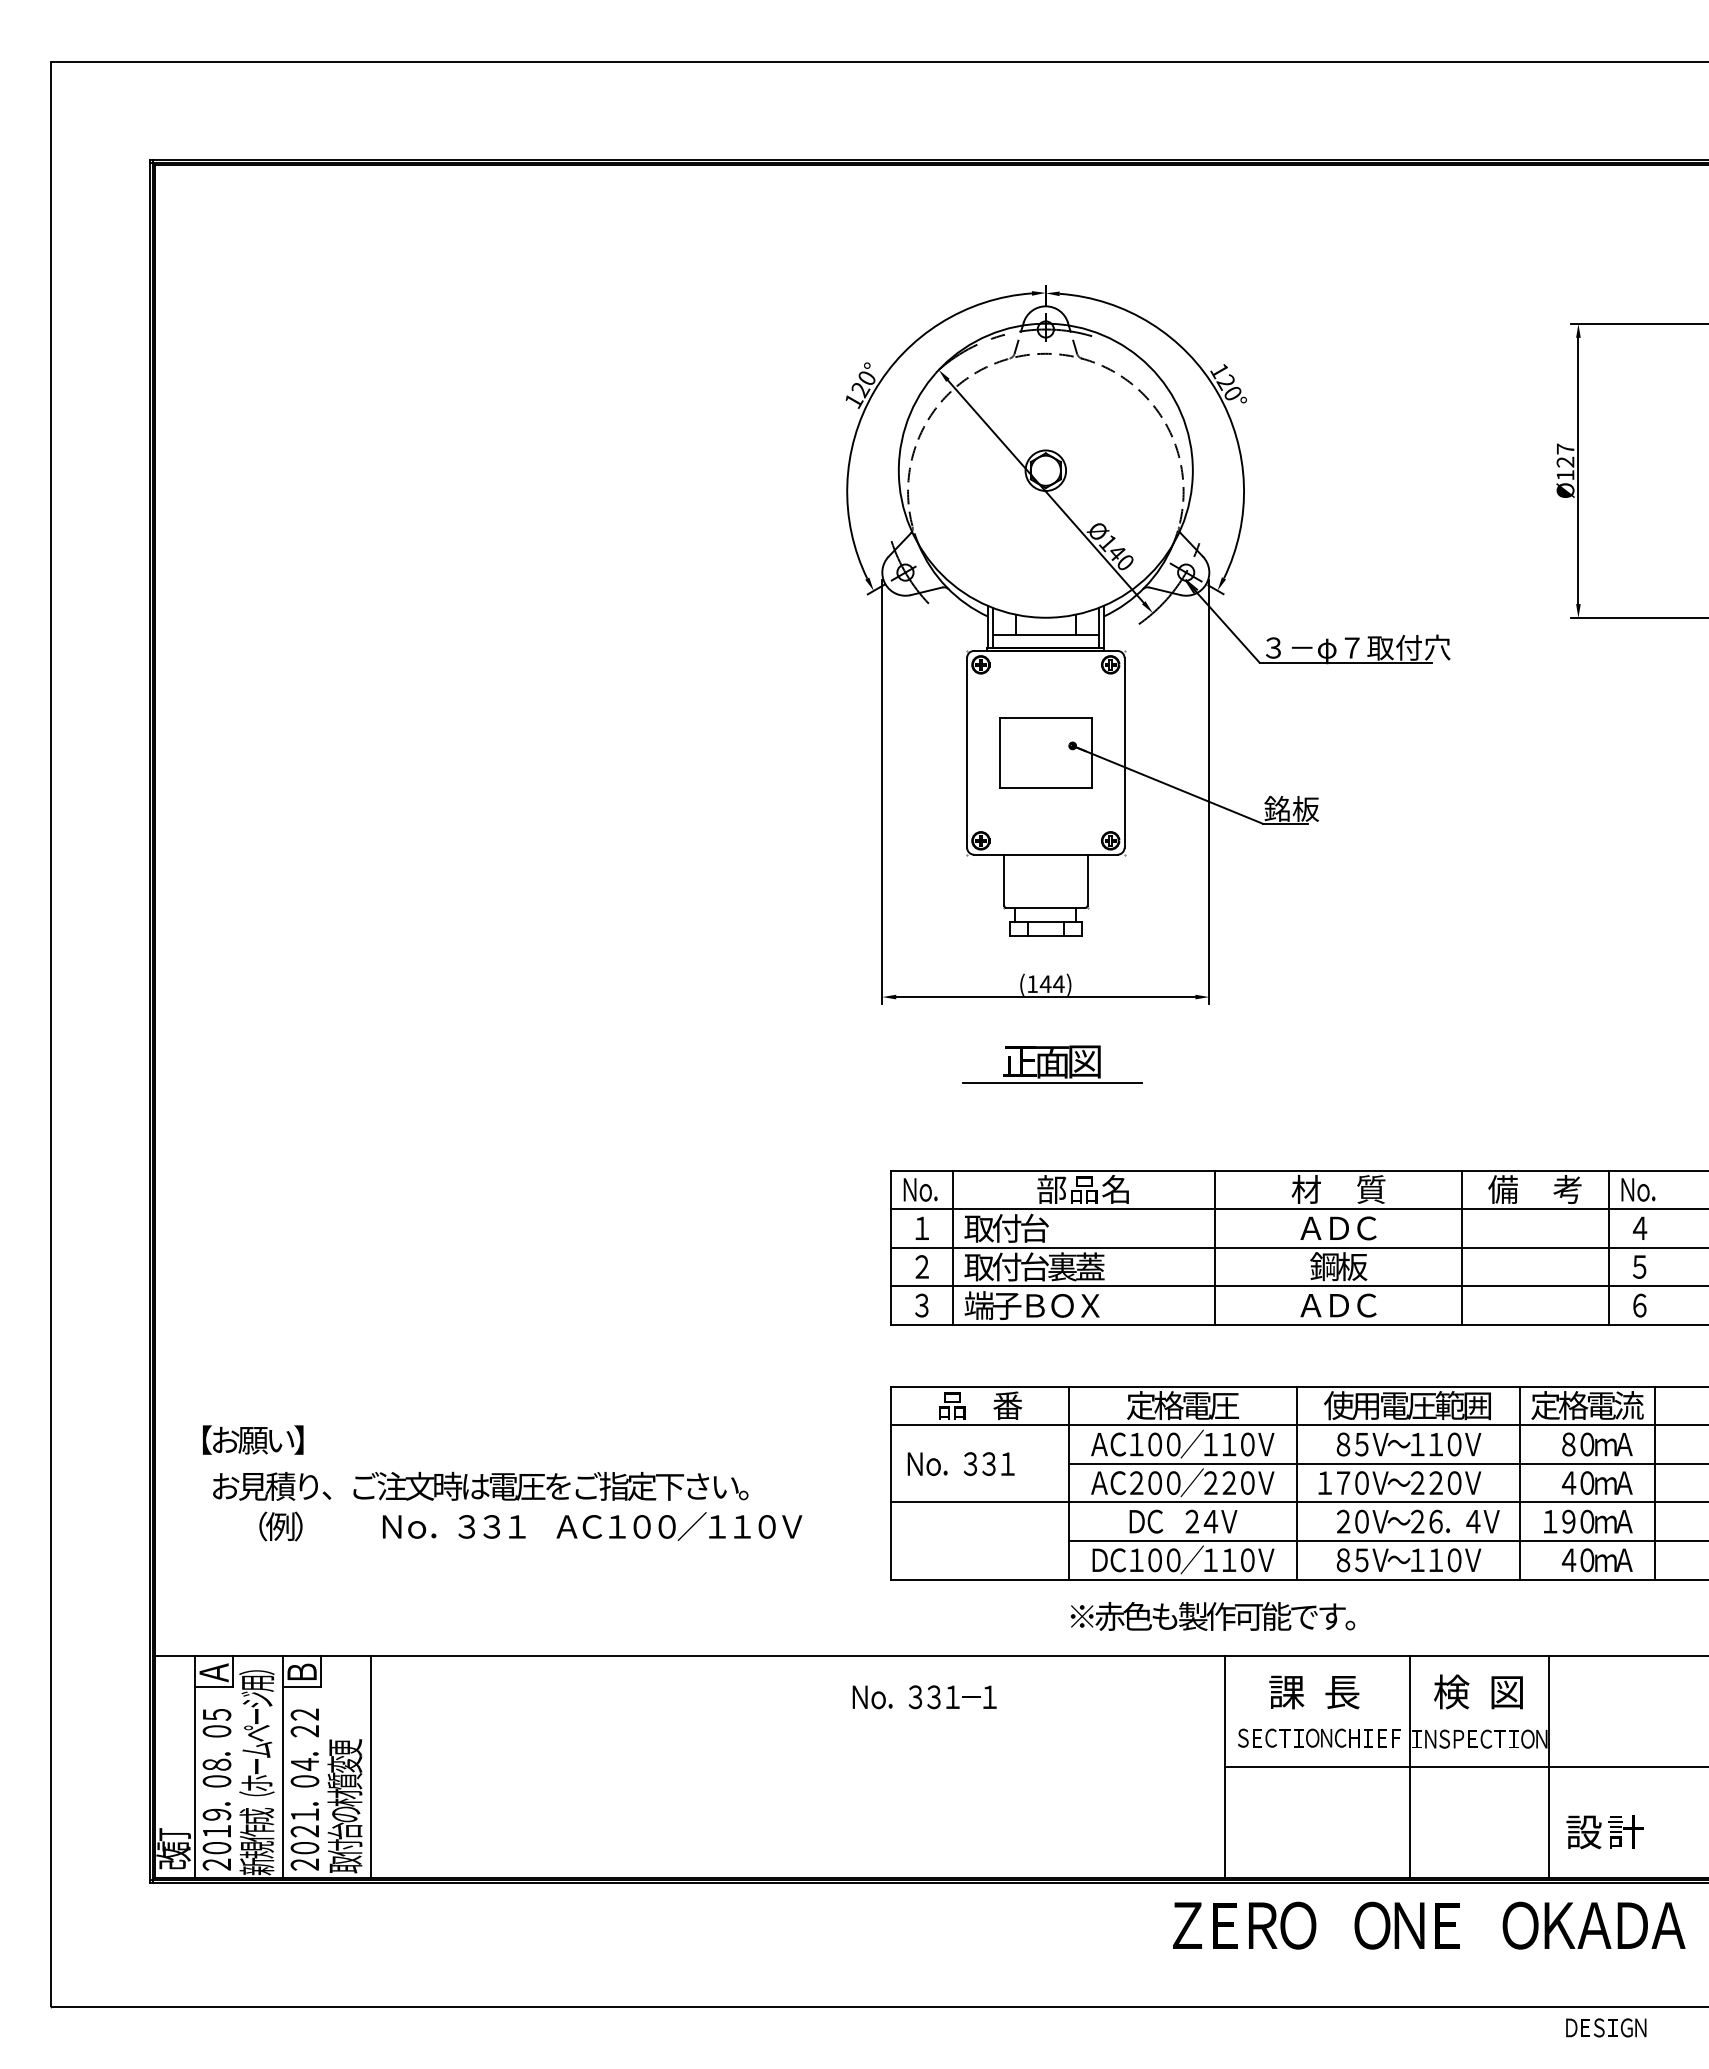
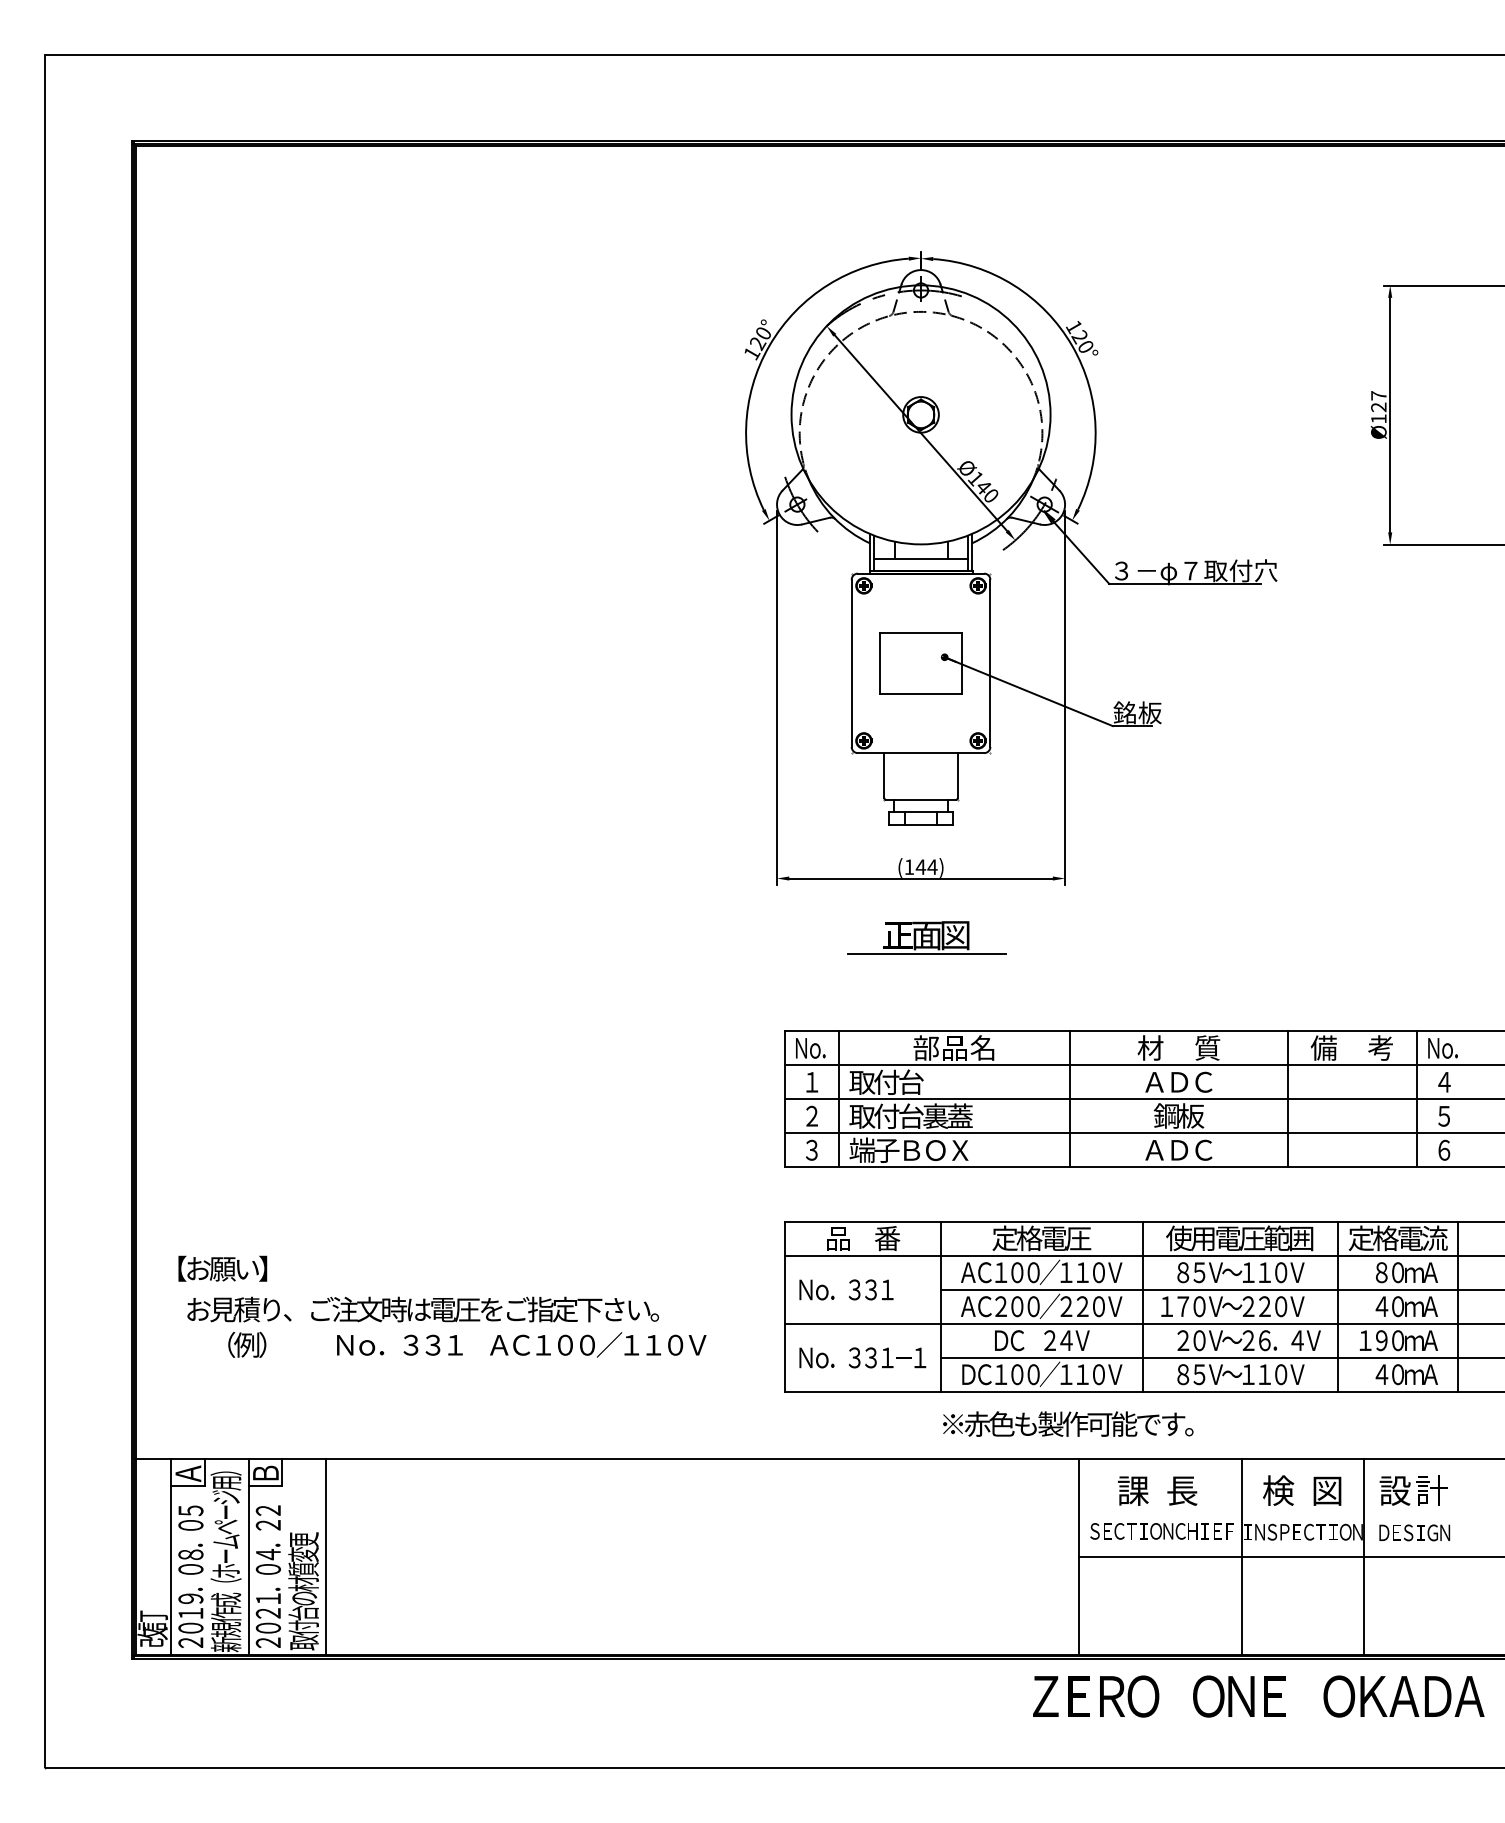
text: (924, 1697) -> (862, 1358), moved
text: (1604, 1832) -> (1413, 1491), moved
text: (1606, 2027) -> (1414, 1532), moved

